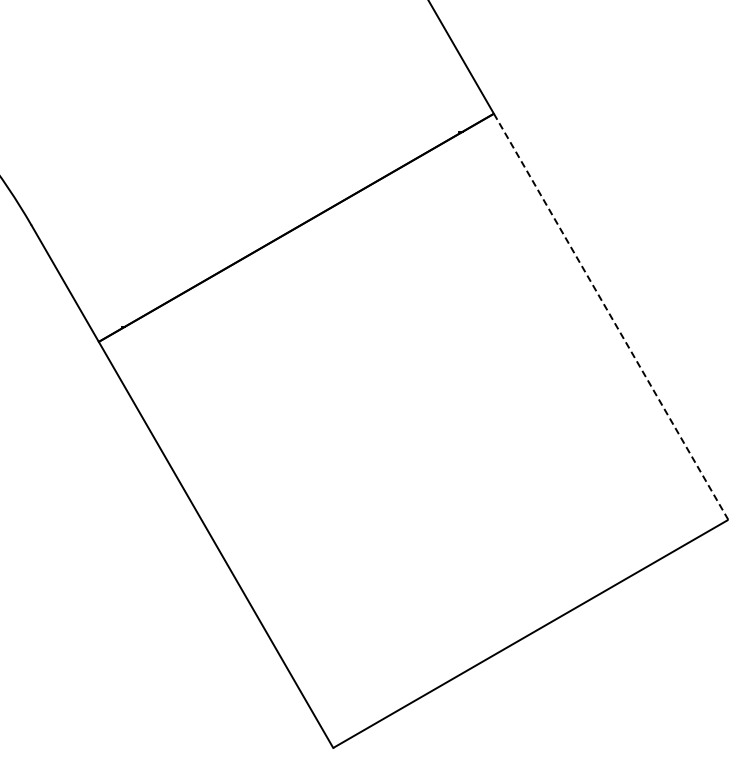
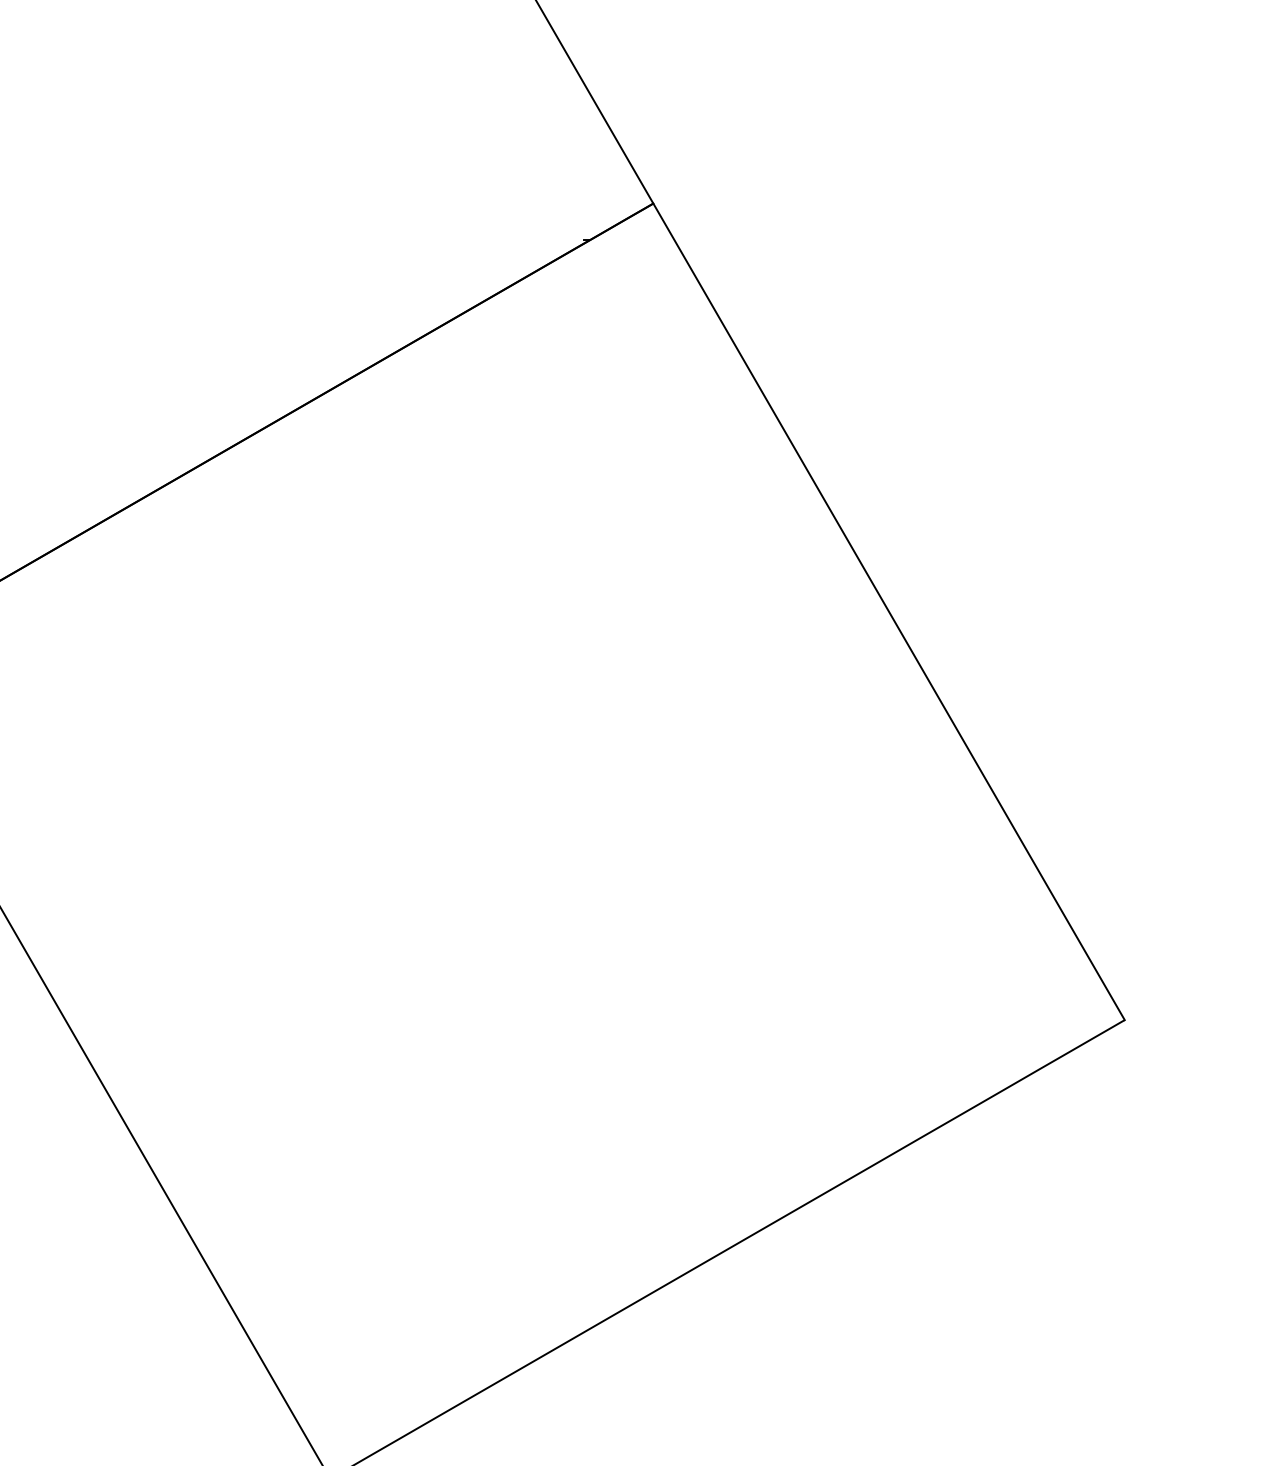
line: (610, 316) -> (887, 611), dashed -> solid

